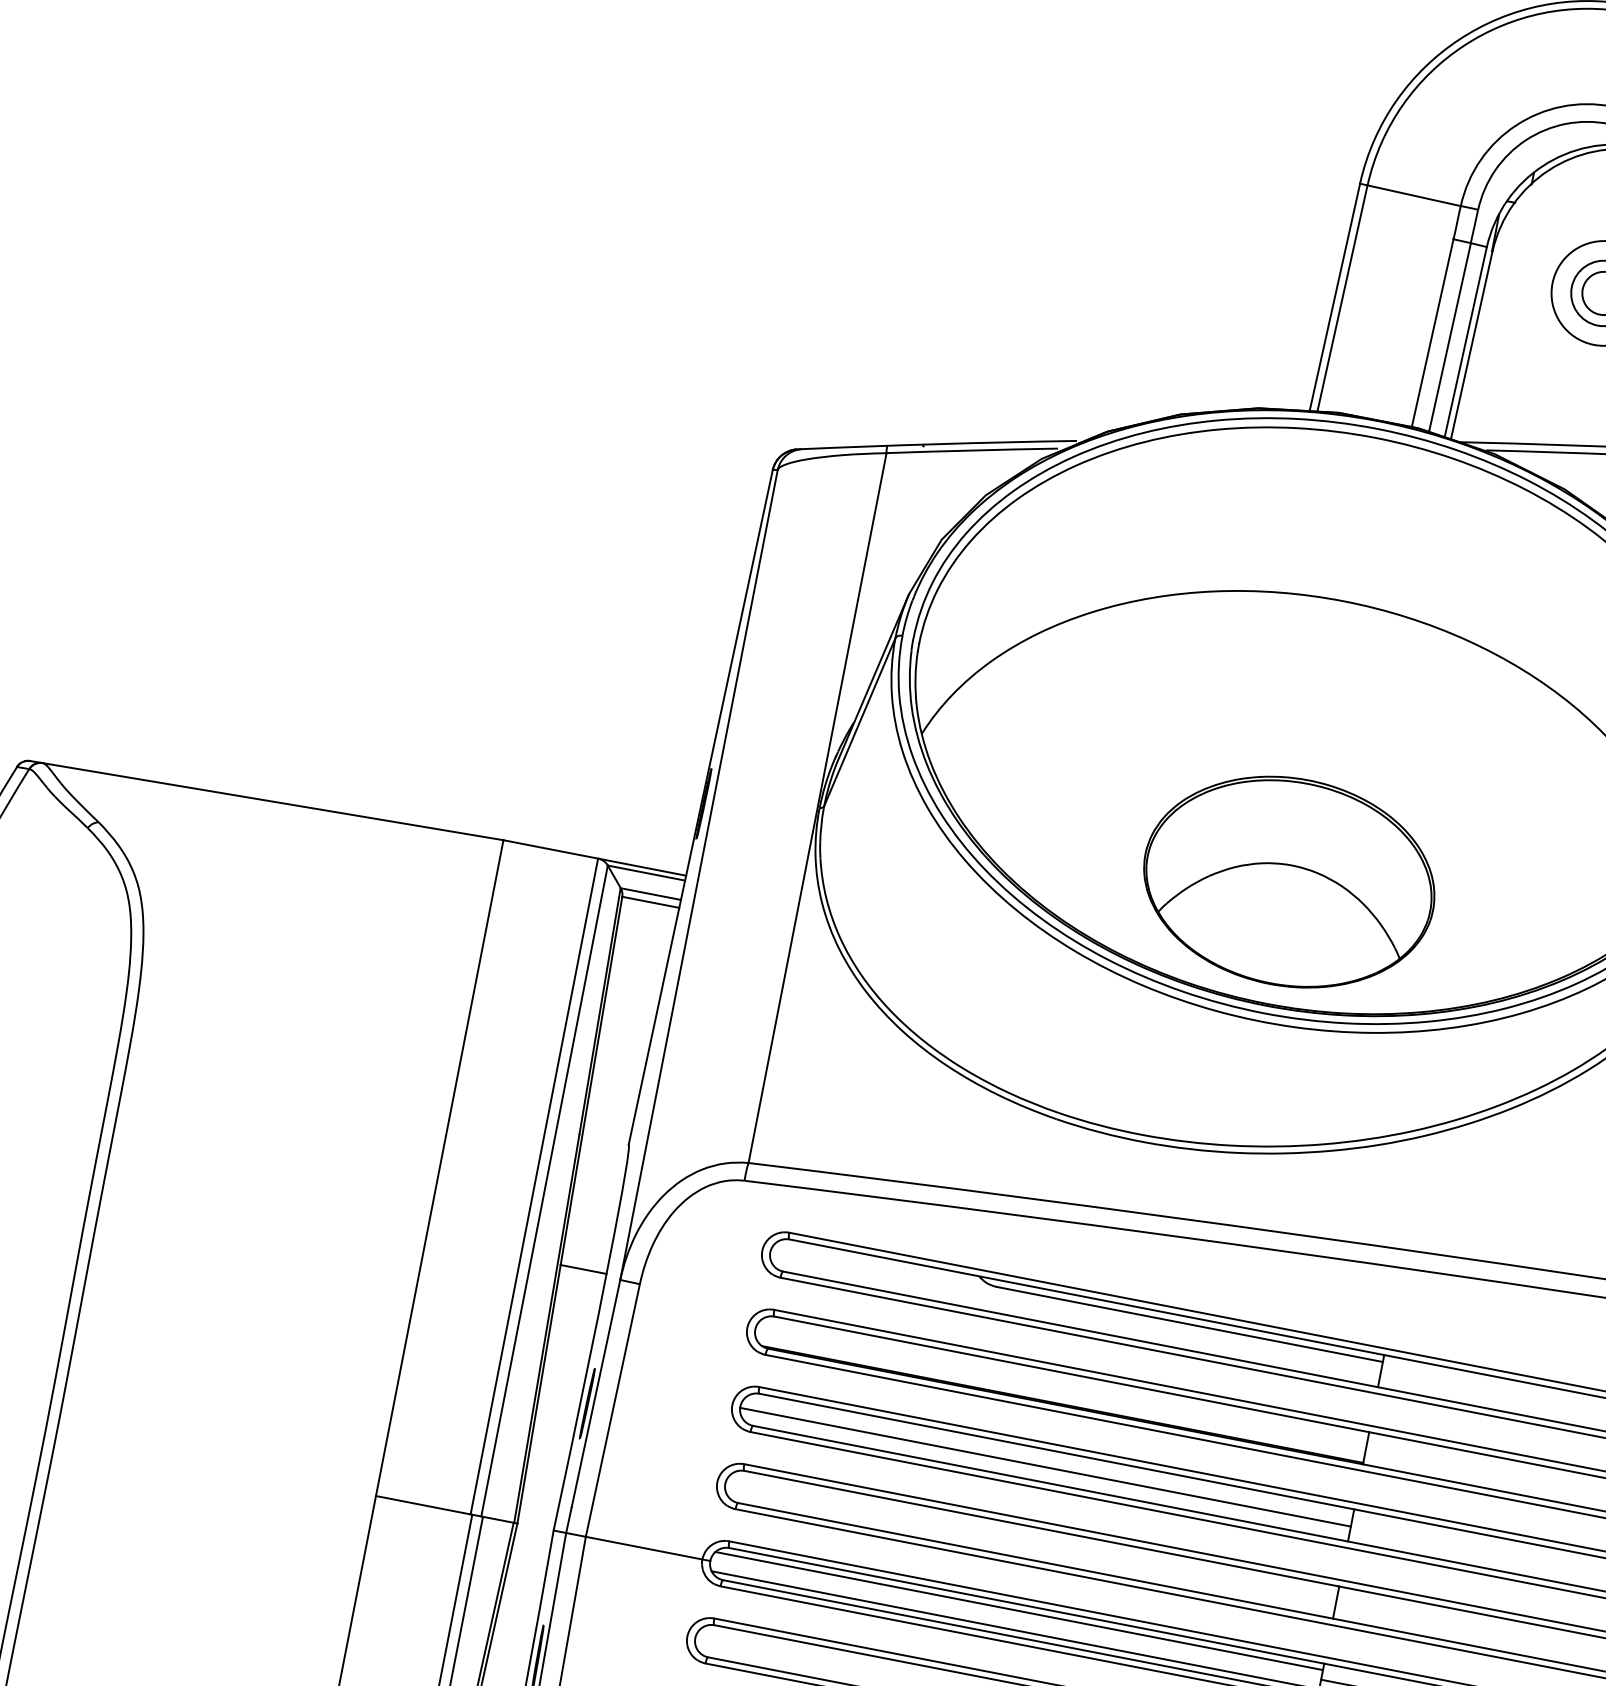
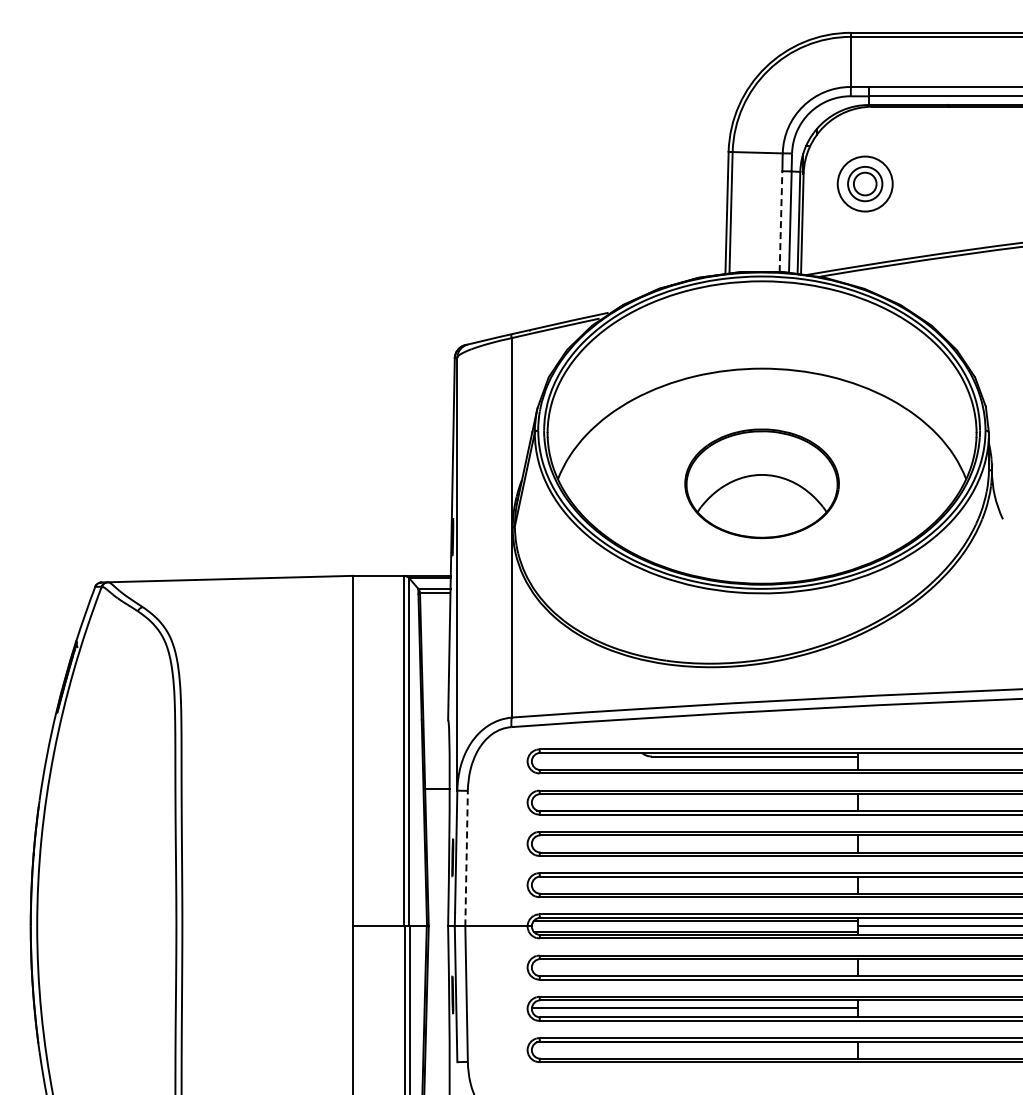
line: (1433, 333) -> (781, 221), solid -> dashed
part: (1288, 881) -> (761, 483), moved
line: (612, 1410) -> (466, 858), solid -> dashed
line: (1044, 1466) -> (694, 844), removed

